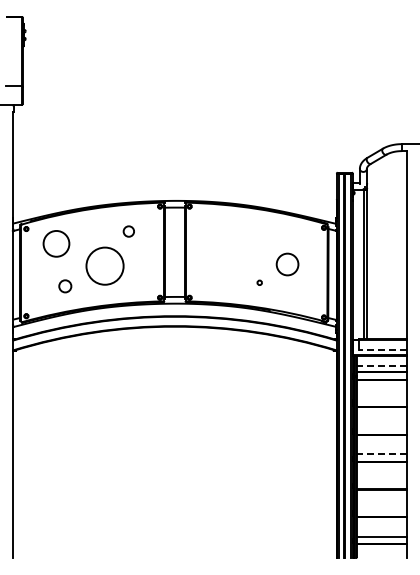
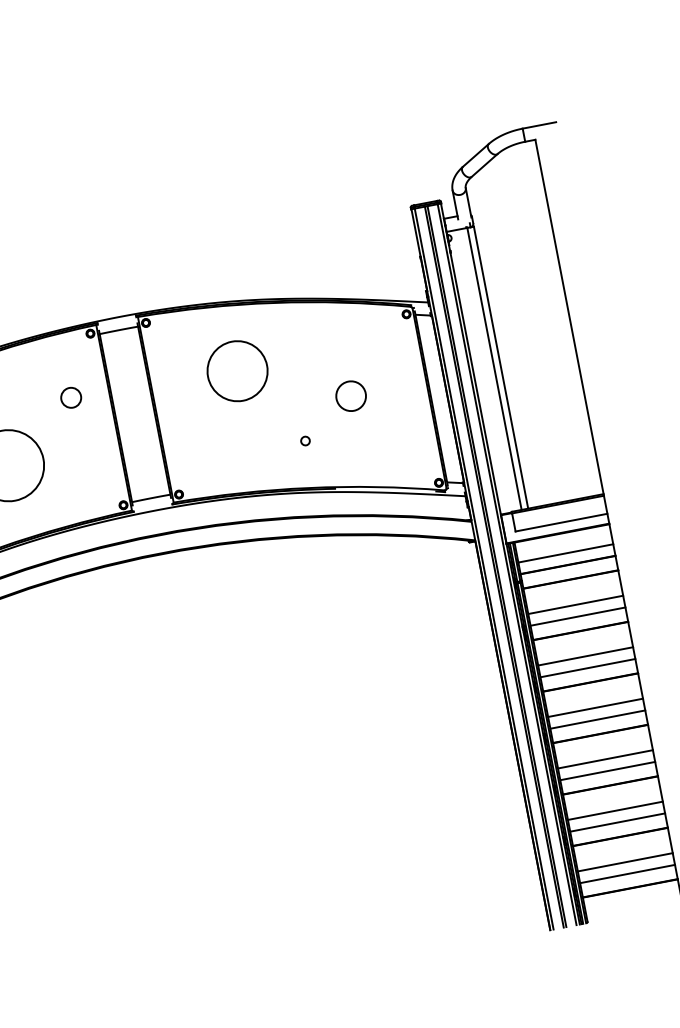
circle: (128, 231) -> (70, 397), moved
circle: (231, 239) -> (236, 369), added
circle: (287, 263) -> (350, 394), size x0.71
line: (382, 349) -> (560, 521), dashed -> solid
line: (381, 366) -> (564, 554), dashed -> solid
line: (381, 393) -> (574, 605), added
line: (381, 399) -> (576, 616), added
line: (381, 420) -> (584, 655), added
line: (381, 427) -> (586, 669), added
line: (381, 448) -> (594, 708), added
line: (381, 454) -> (596, 719), dashed -> solid
line: (381, 475) -> (604, 759), added
line: (381, 481) -> (606, 770), added
line: (381, 502) -> (614, 810), added
line: (381, 509) -> (616, 823), added
line: (381, 530) -> (624, 862), added

